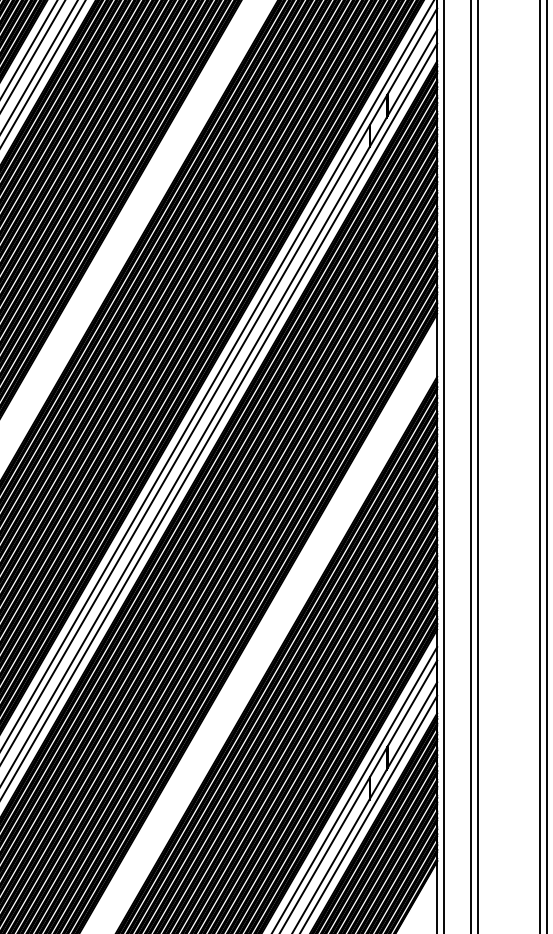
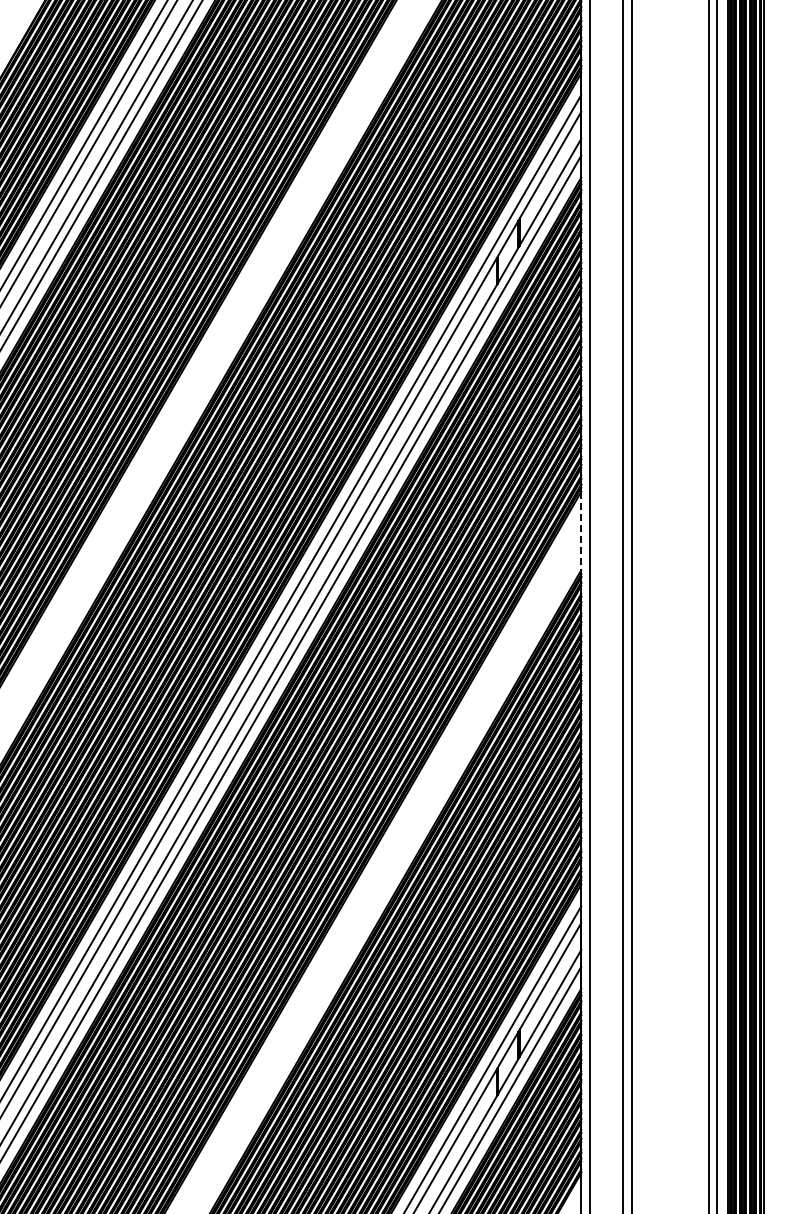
line: (437, 345) -> (581, 531), solid -> dashed

